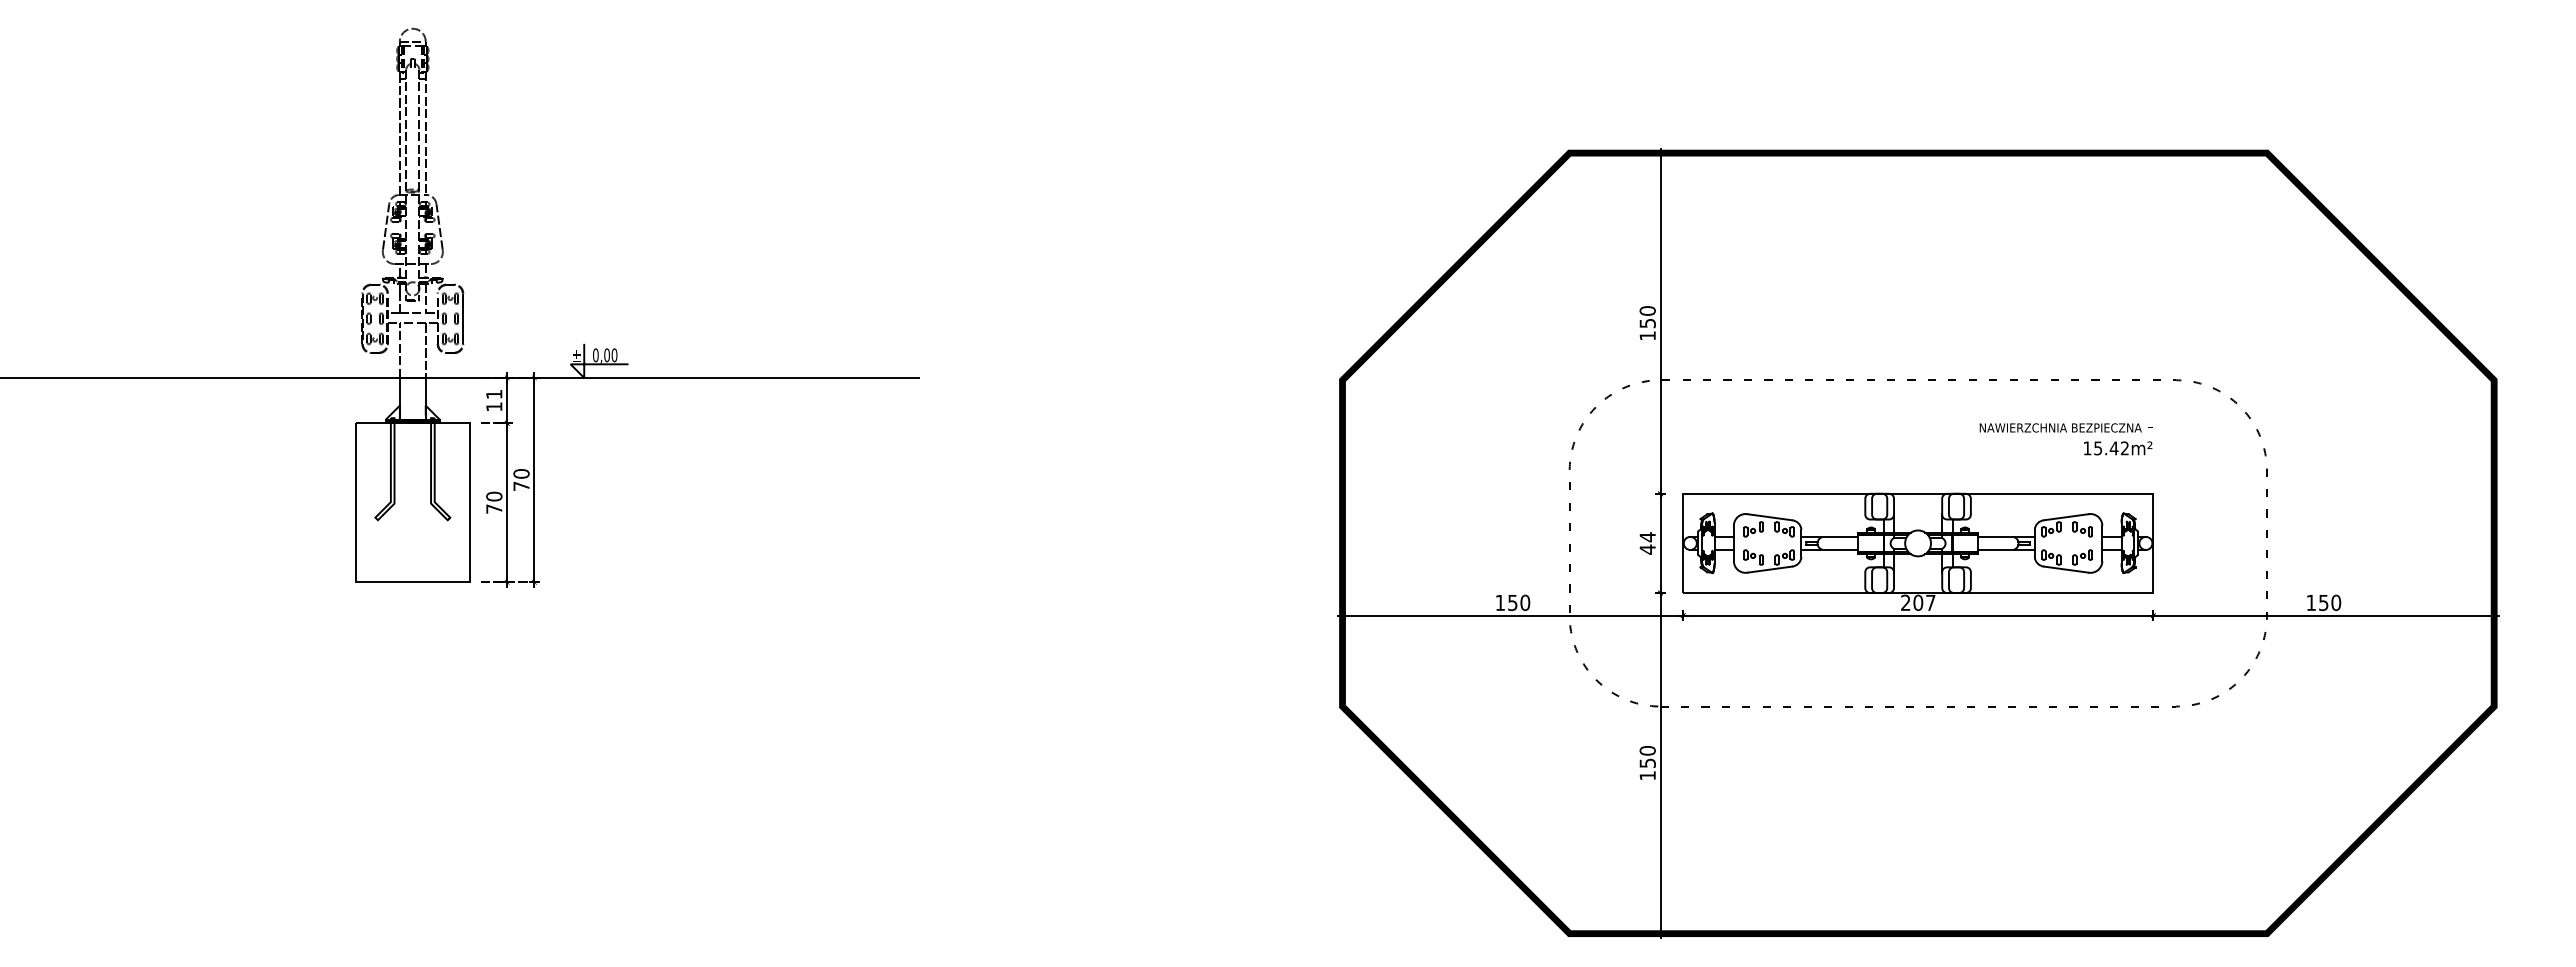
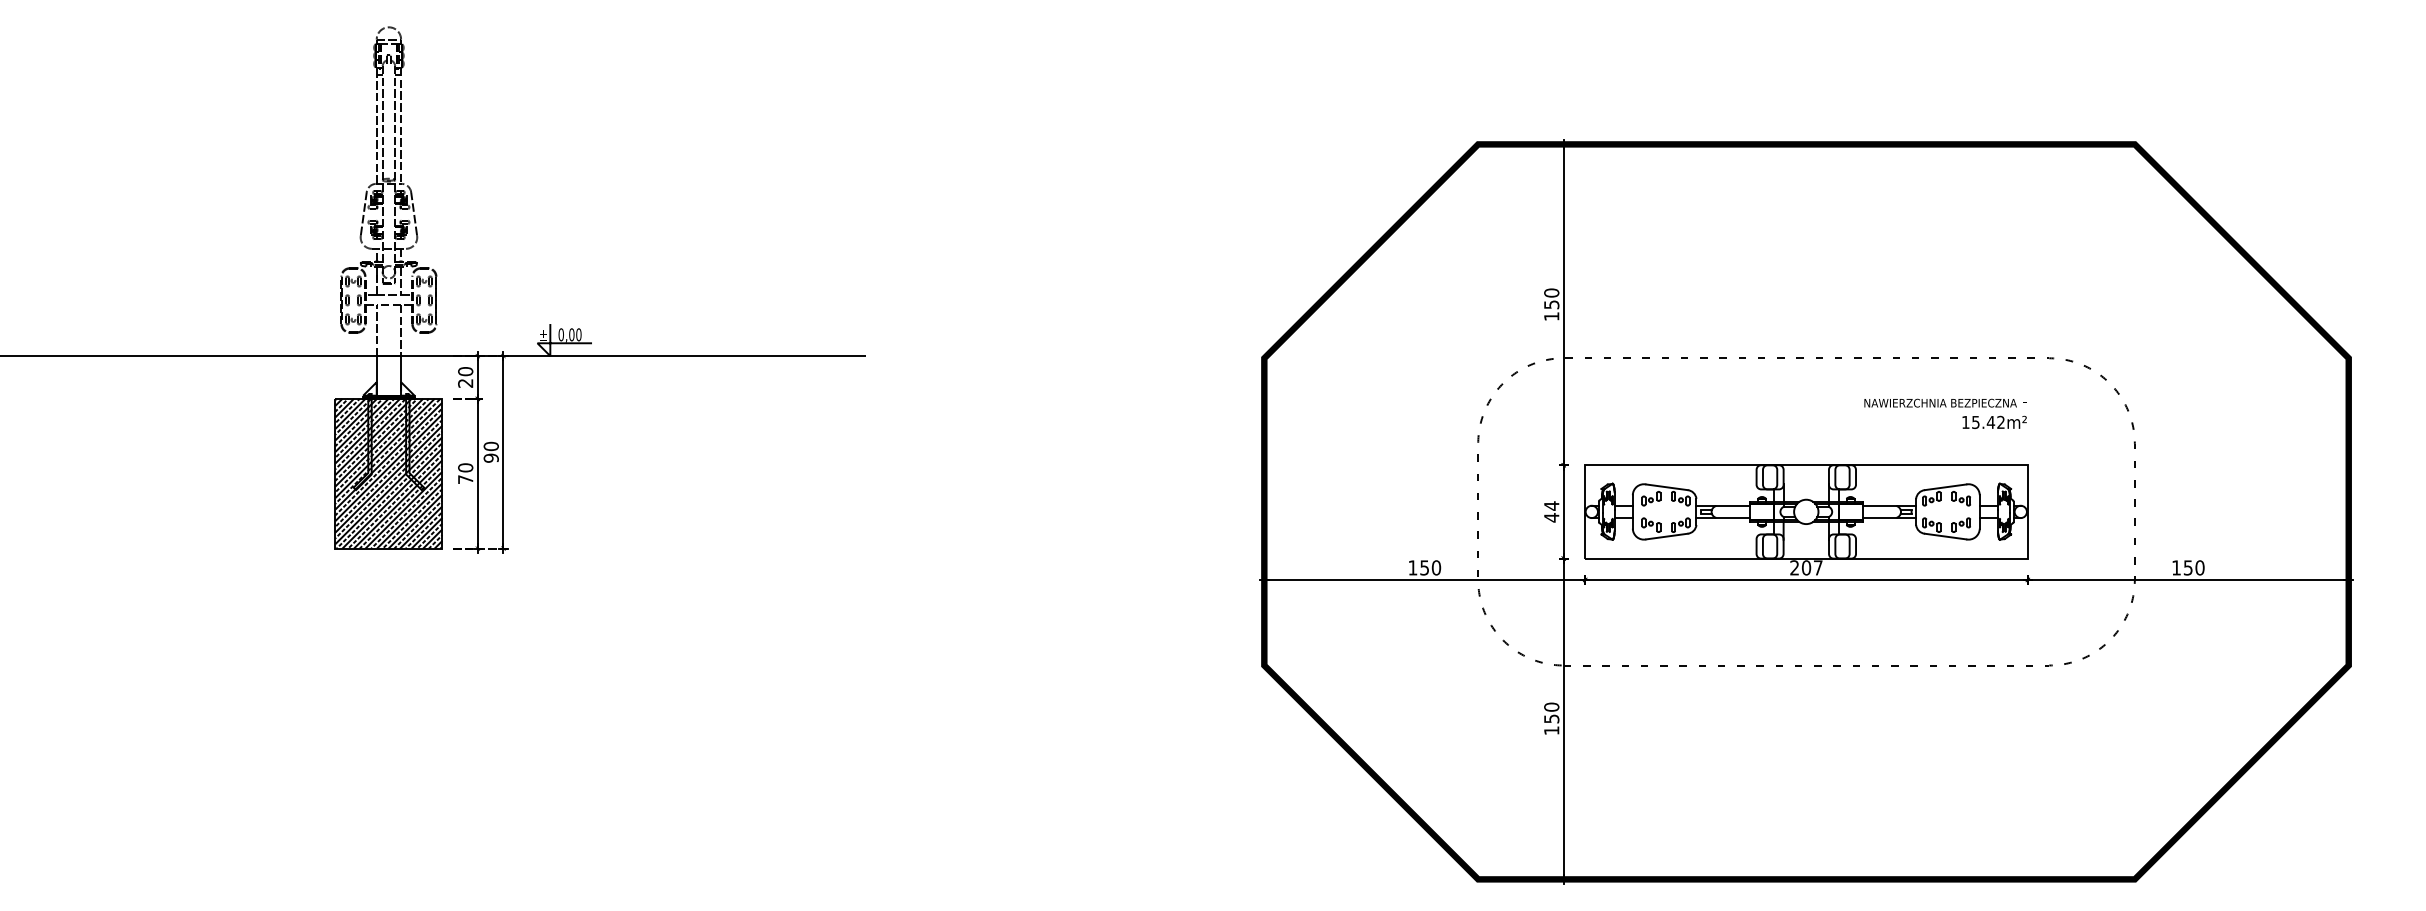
text: (494, 400) -> (465, 377), 11 -> 20
text: (521, 486) -> (491, 458), 70 -> 90
hatch: (412, 502) -> (388, 473), added

